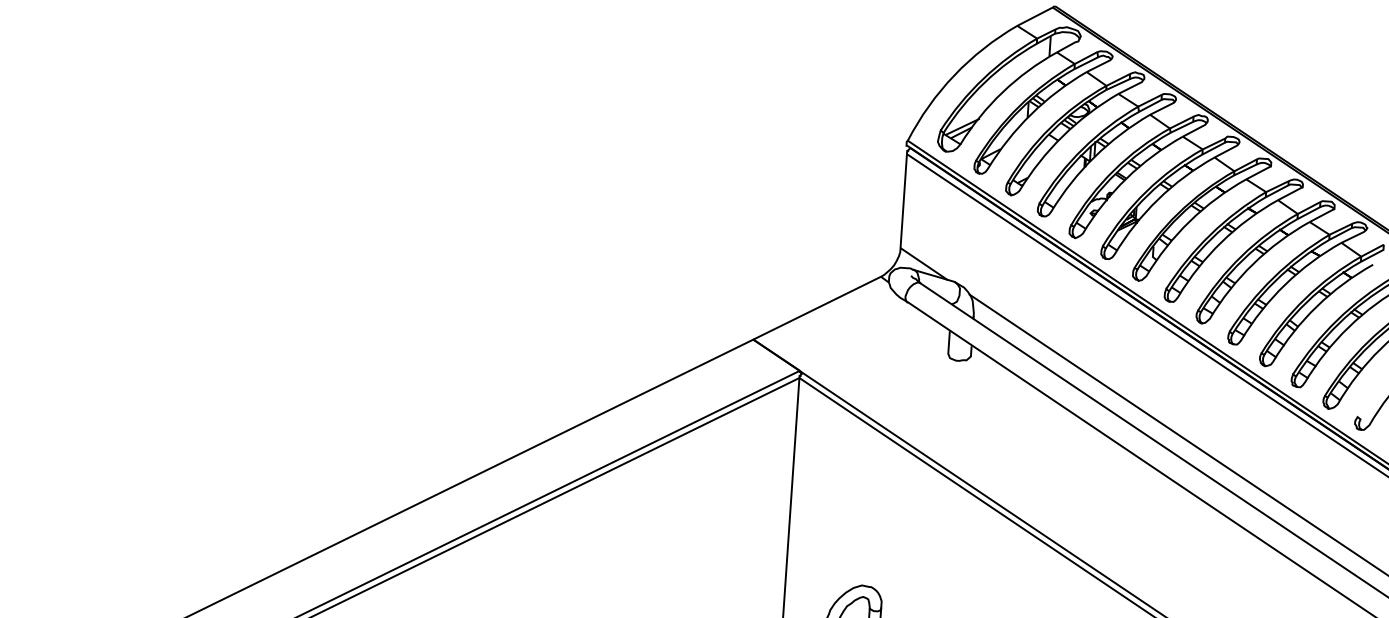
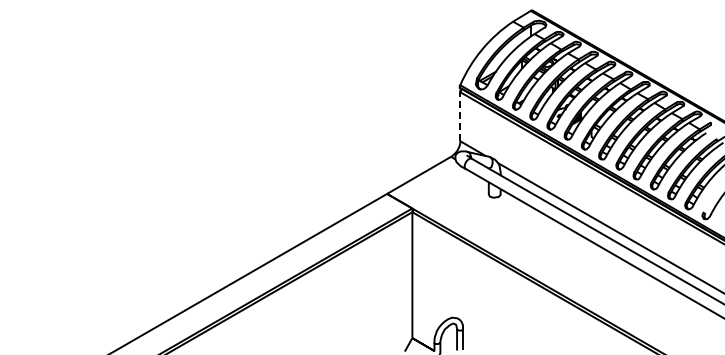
line: (904, 200) -> (460, 116), solid -> dashed

